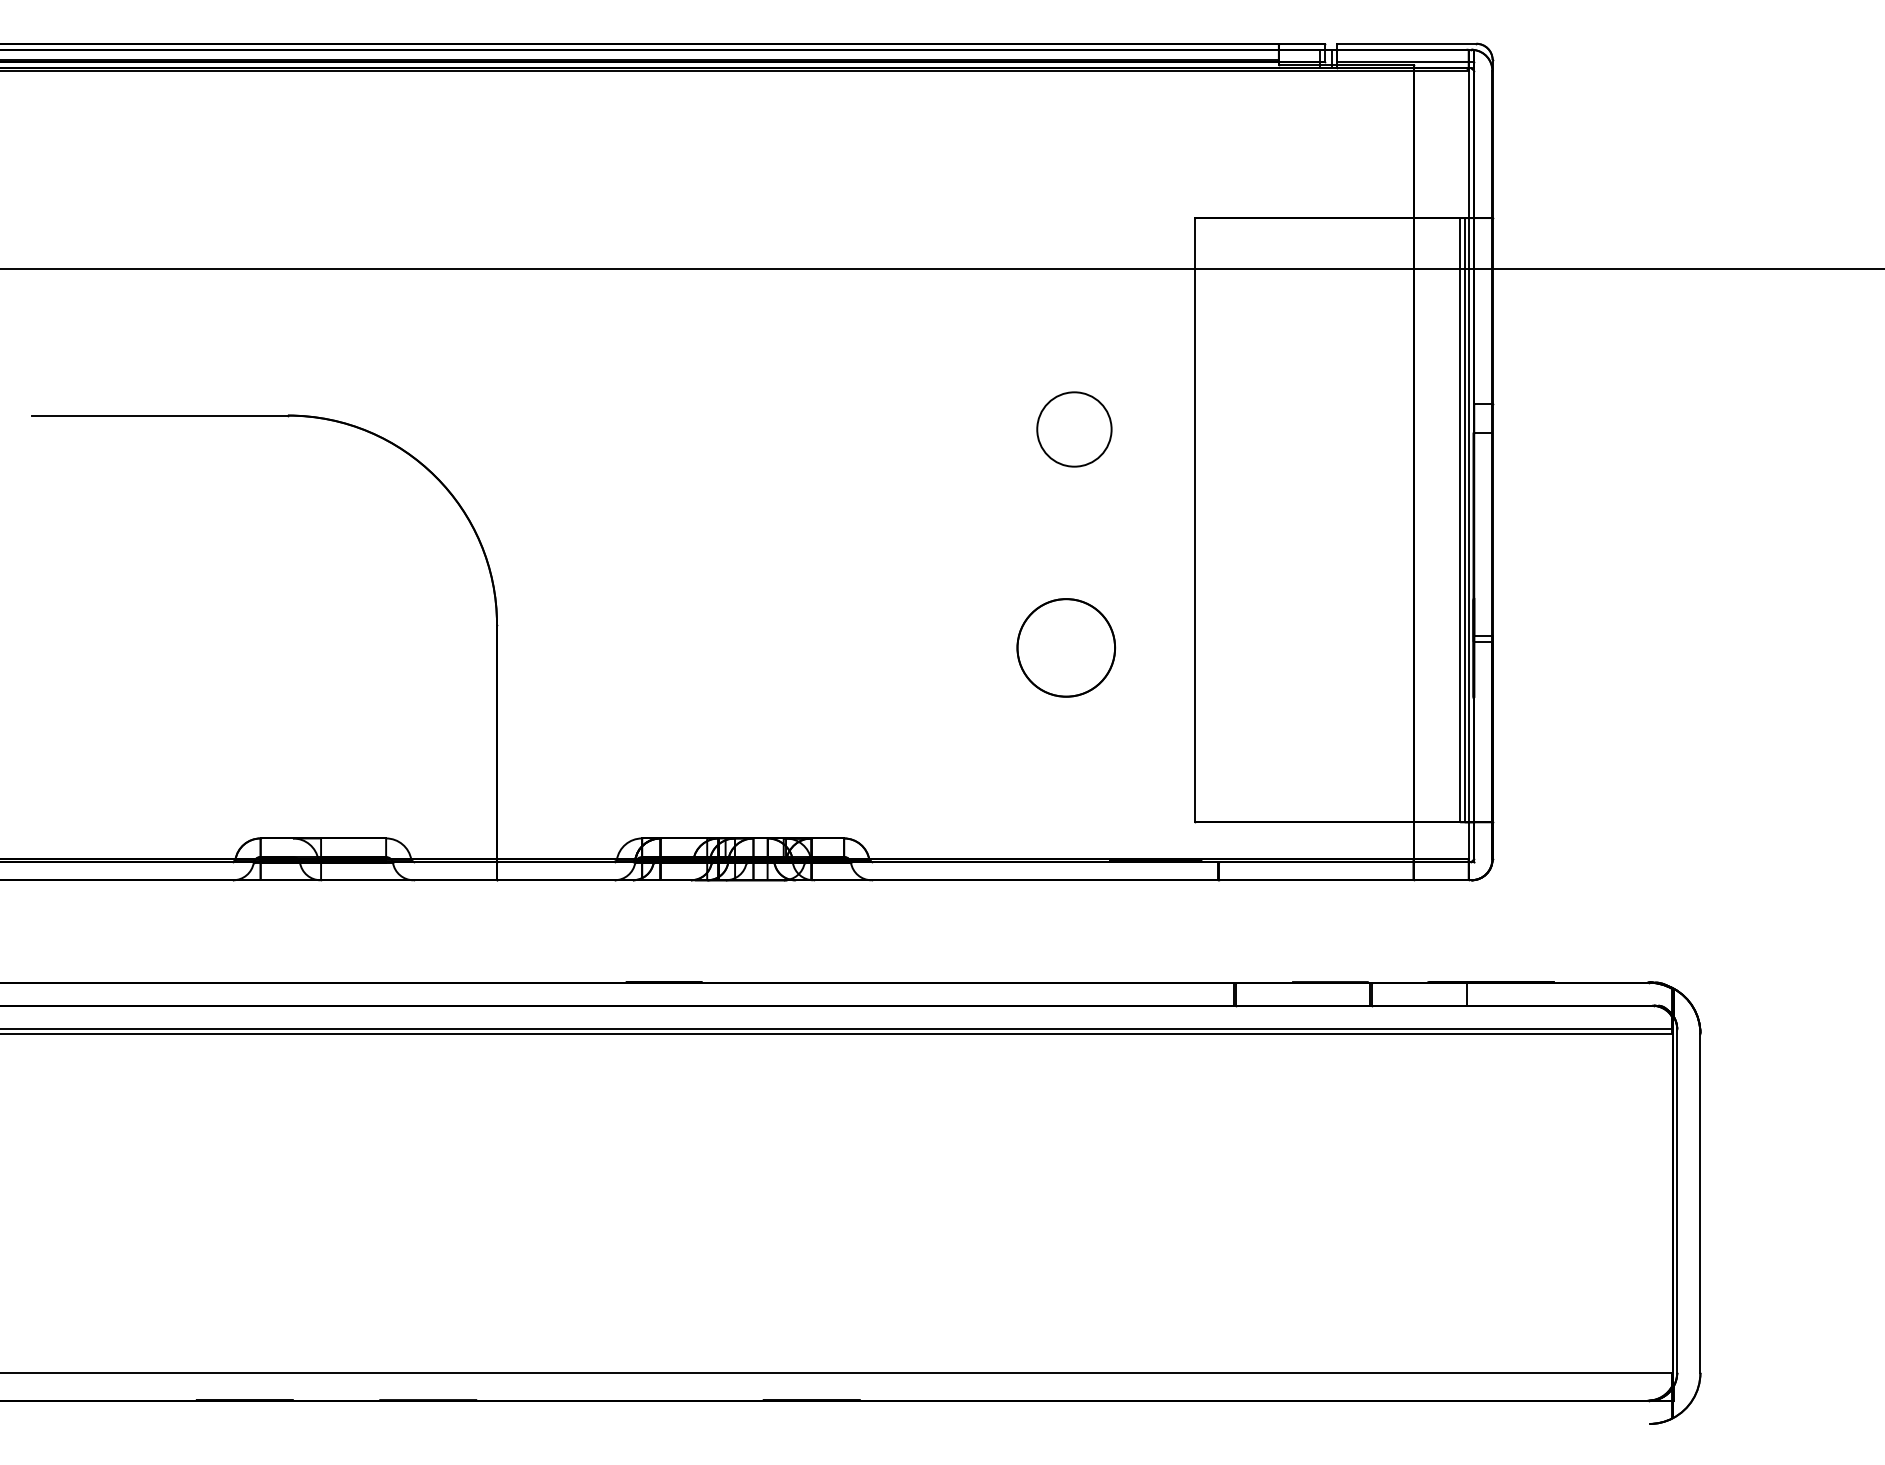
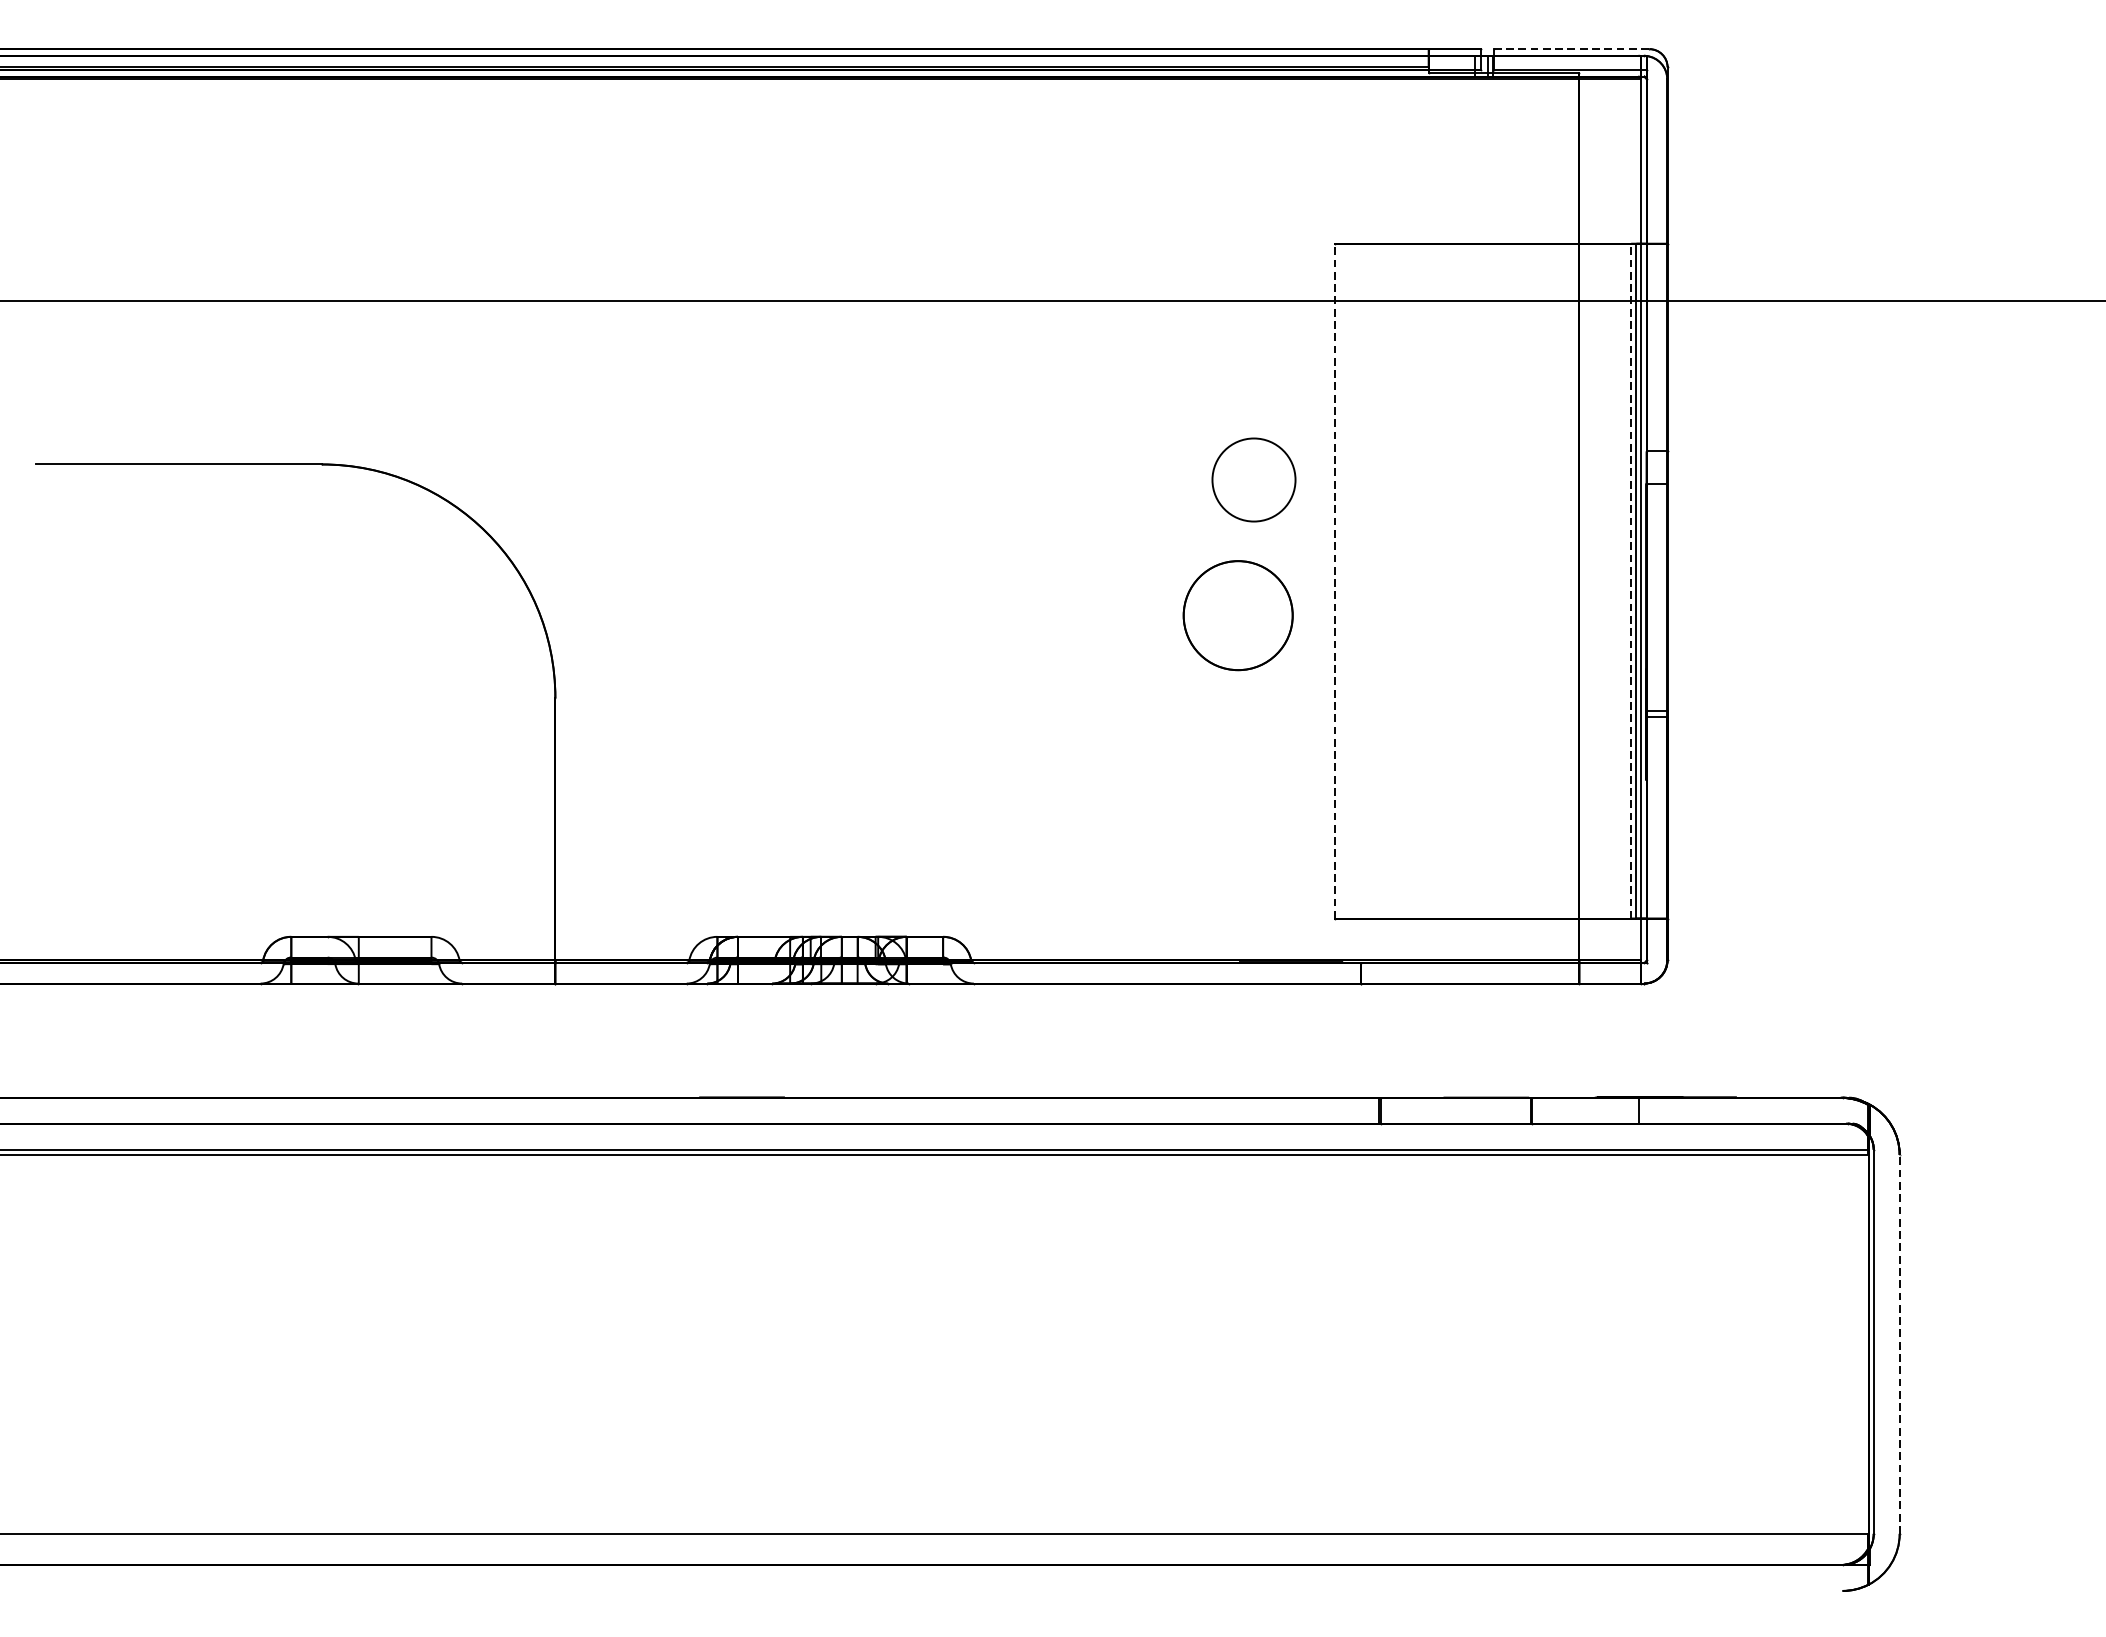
line: (1406, 43) -> (1571, 48), solid -> dashed
circle: (1074, 429) -> (1254, 480), moved
line: (1195, 519) -> (1335, 580), solid -> dashed
line: (1460, 519) -> (1631, 580), solid -> dashed
circle: (1065, 647) -> (1237, 615), moved
line: (1700, 1203) -> (1899, 1344), solid -> dashed

